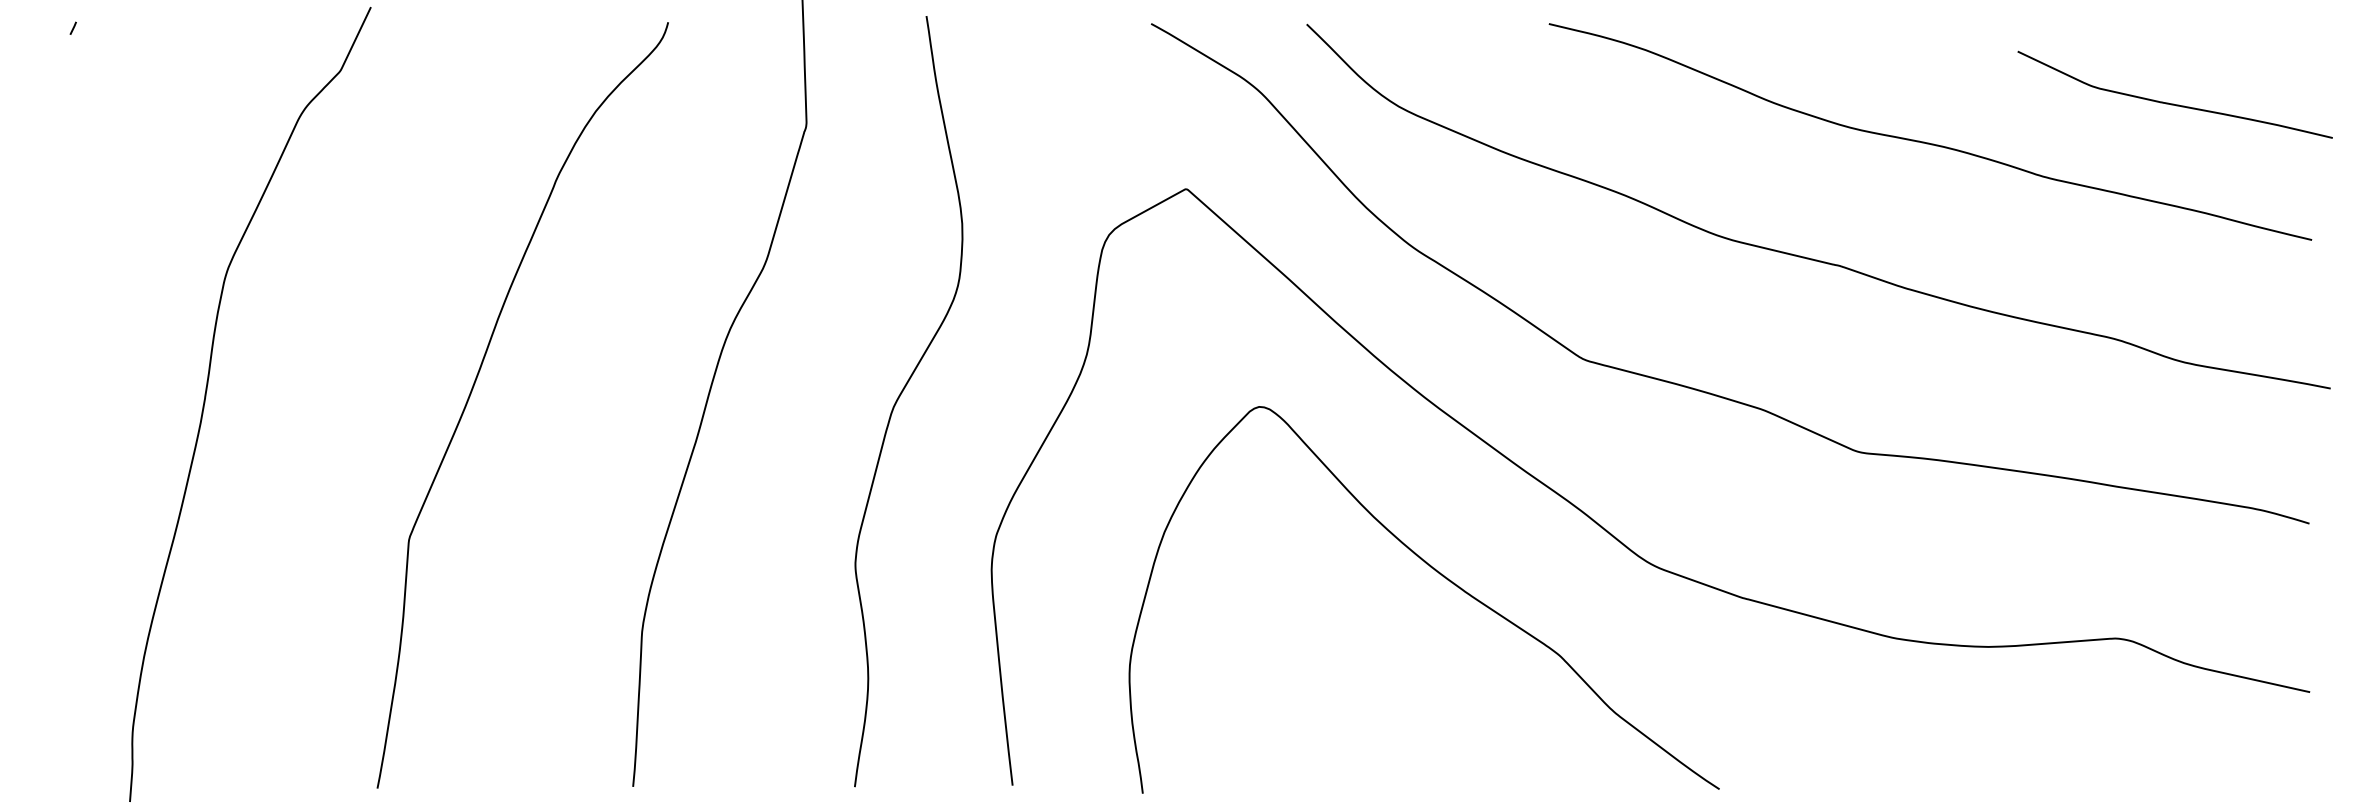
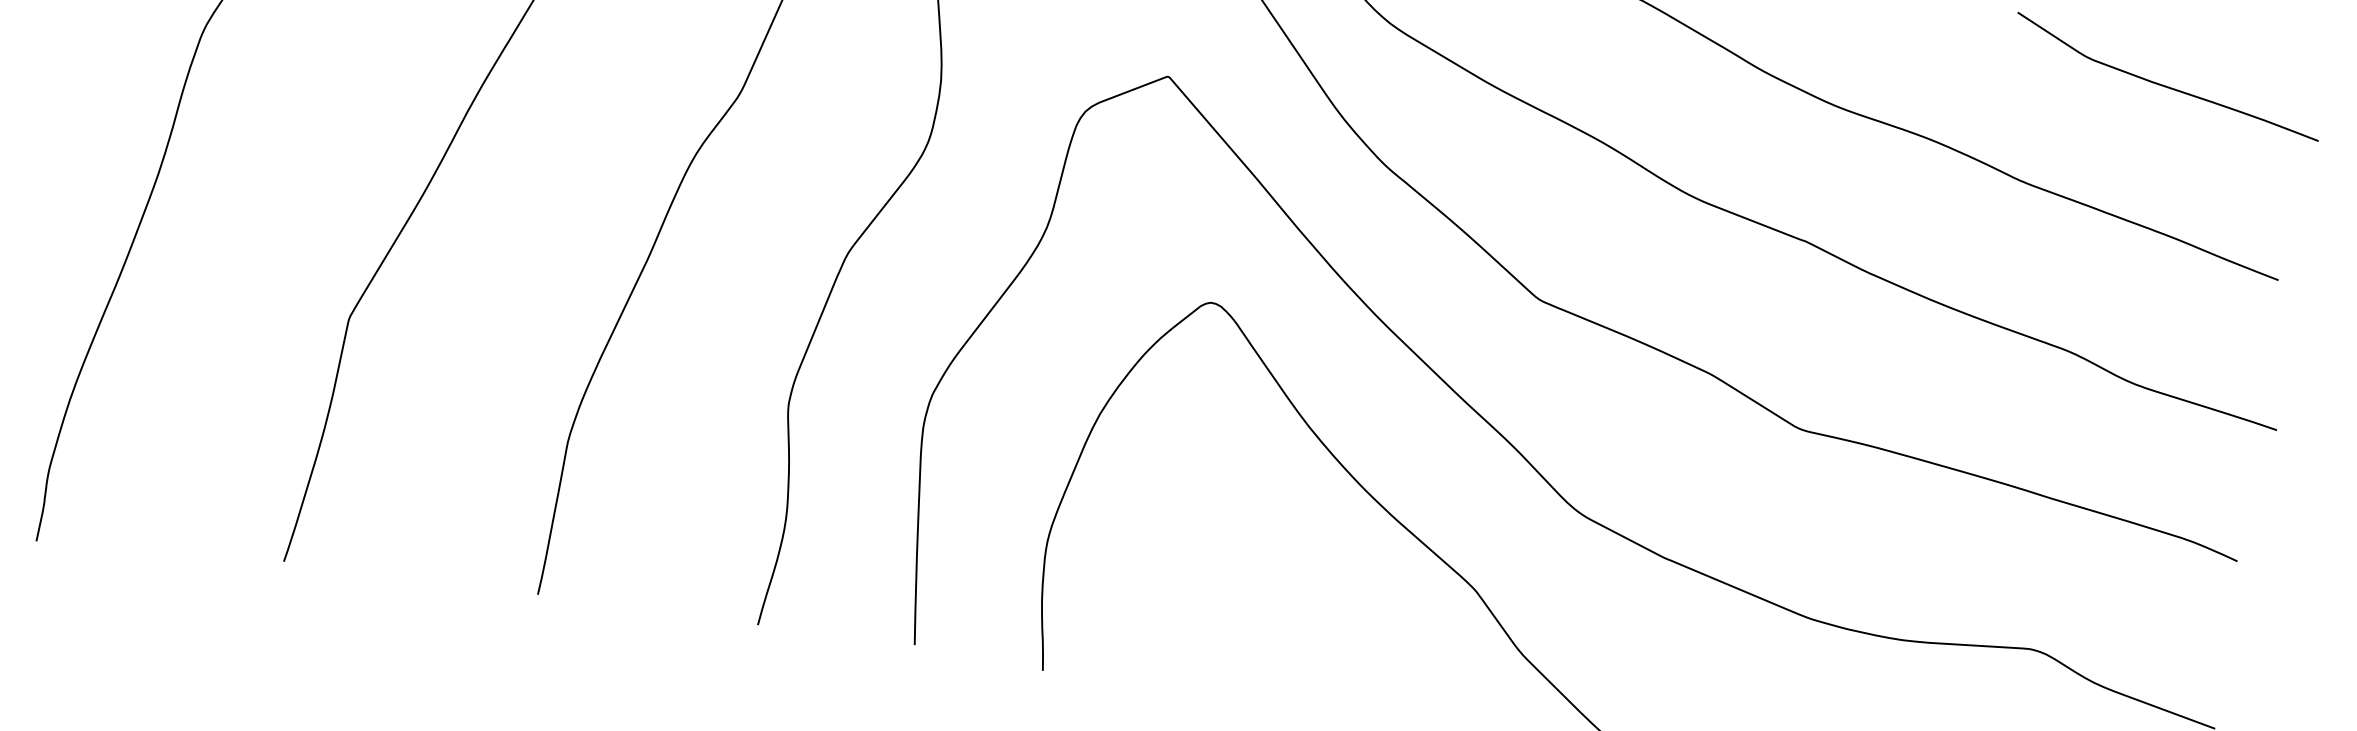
curve: (2173, 103) -> (2165, 85), moved

